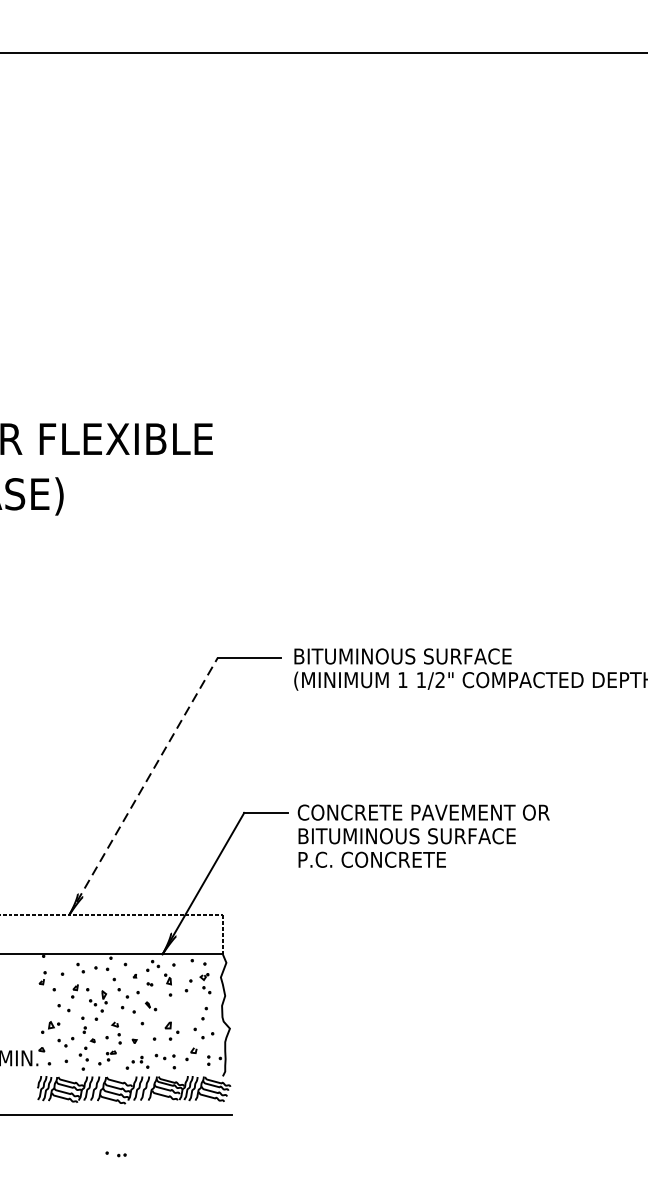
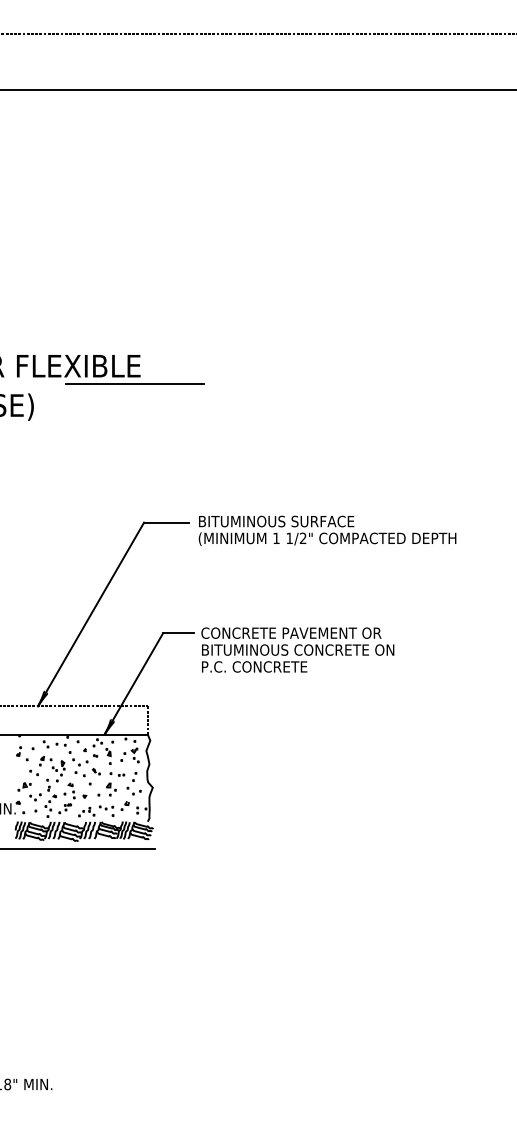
line: (204, 463) -> (134, 383), added
line: (144, 786) -> (91, 614), dashed -> solid
text: (498, 835) -> (344, 649), BITUMINOUS SURFACE -> BITUMINOUS CONCRETE ON
part: (116, 1154) -> (117, 774), moved

